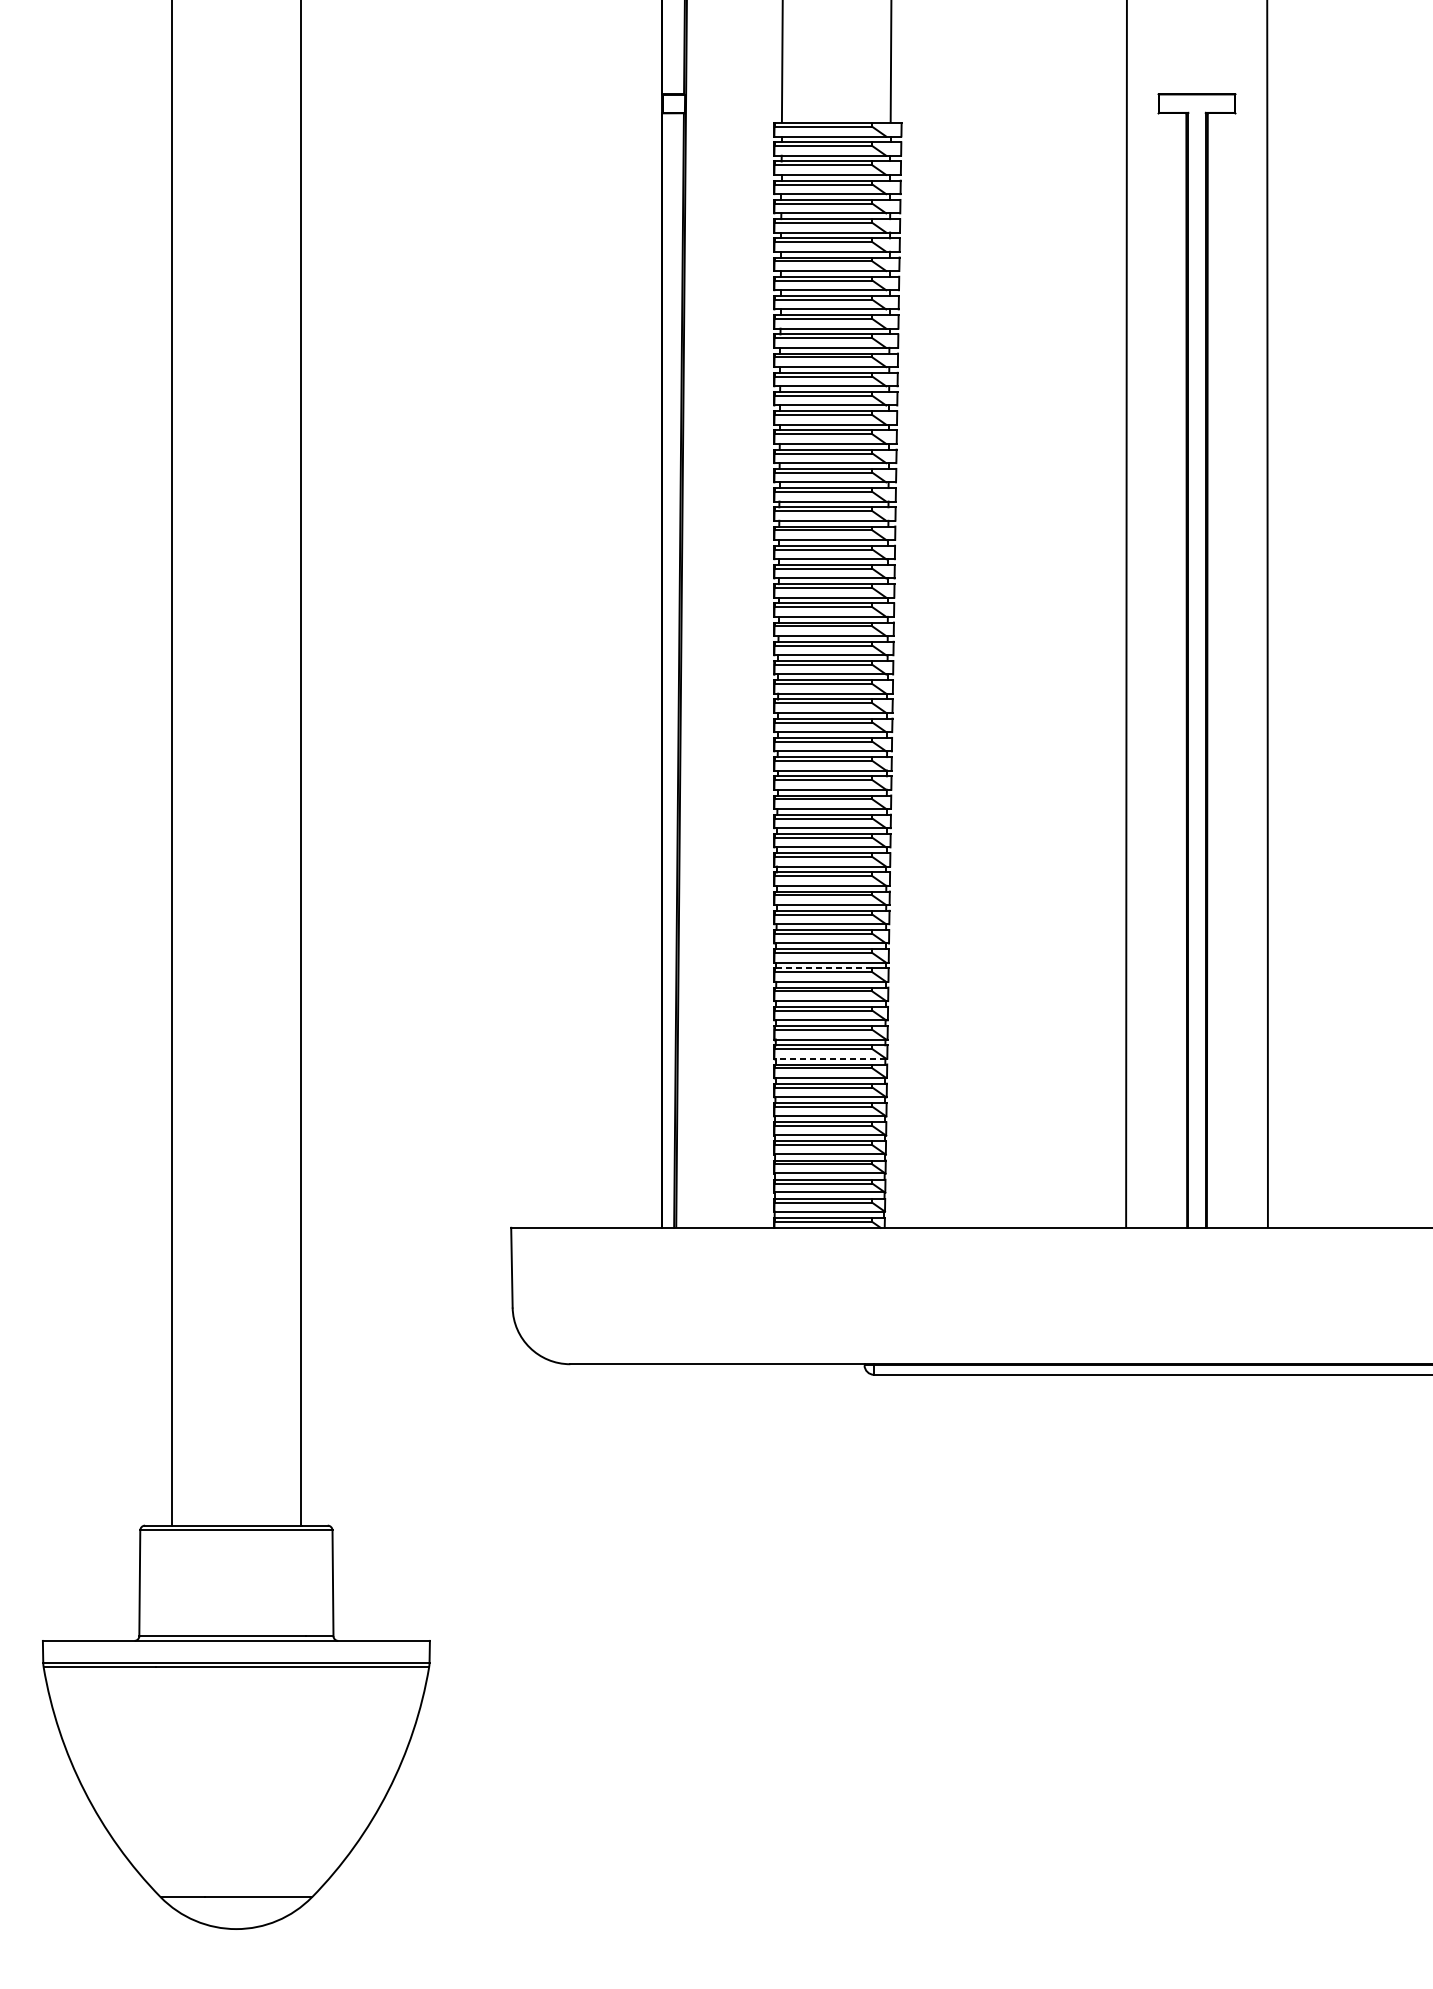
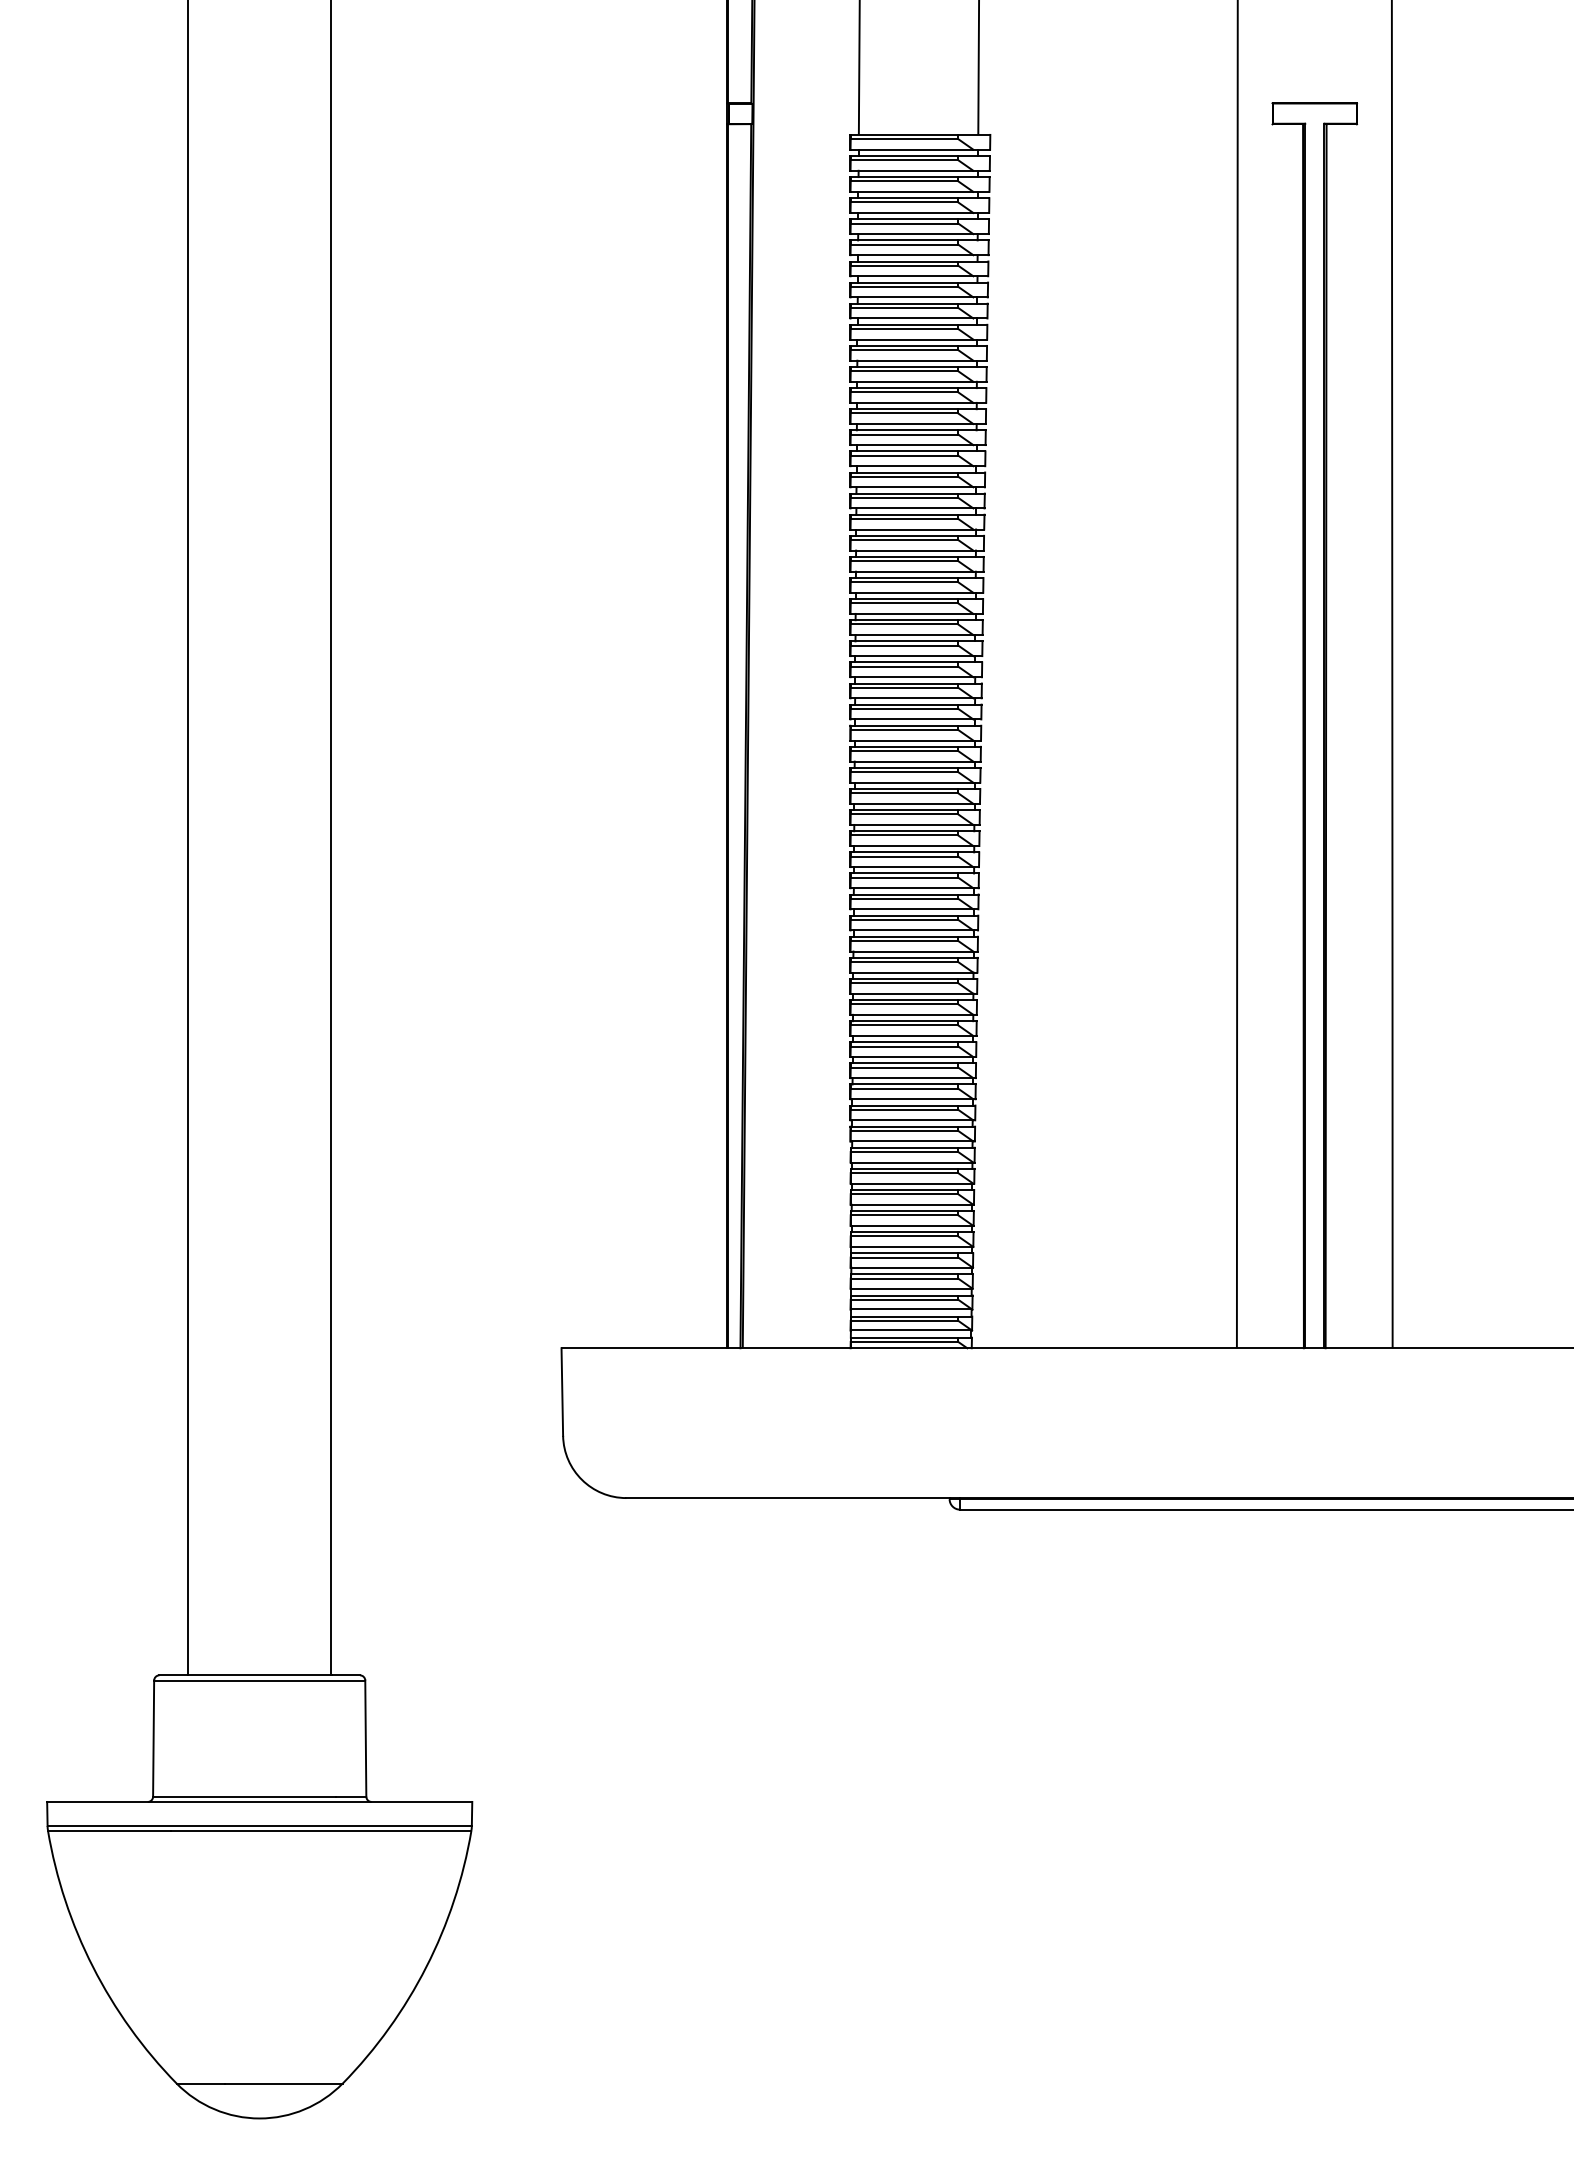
line: (823, 968) -> (904, 1063), dashed -> solid
line: (829, 1058) -> (911, 1162), dashed -> solid

